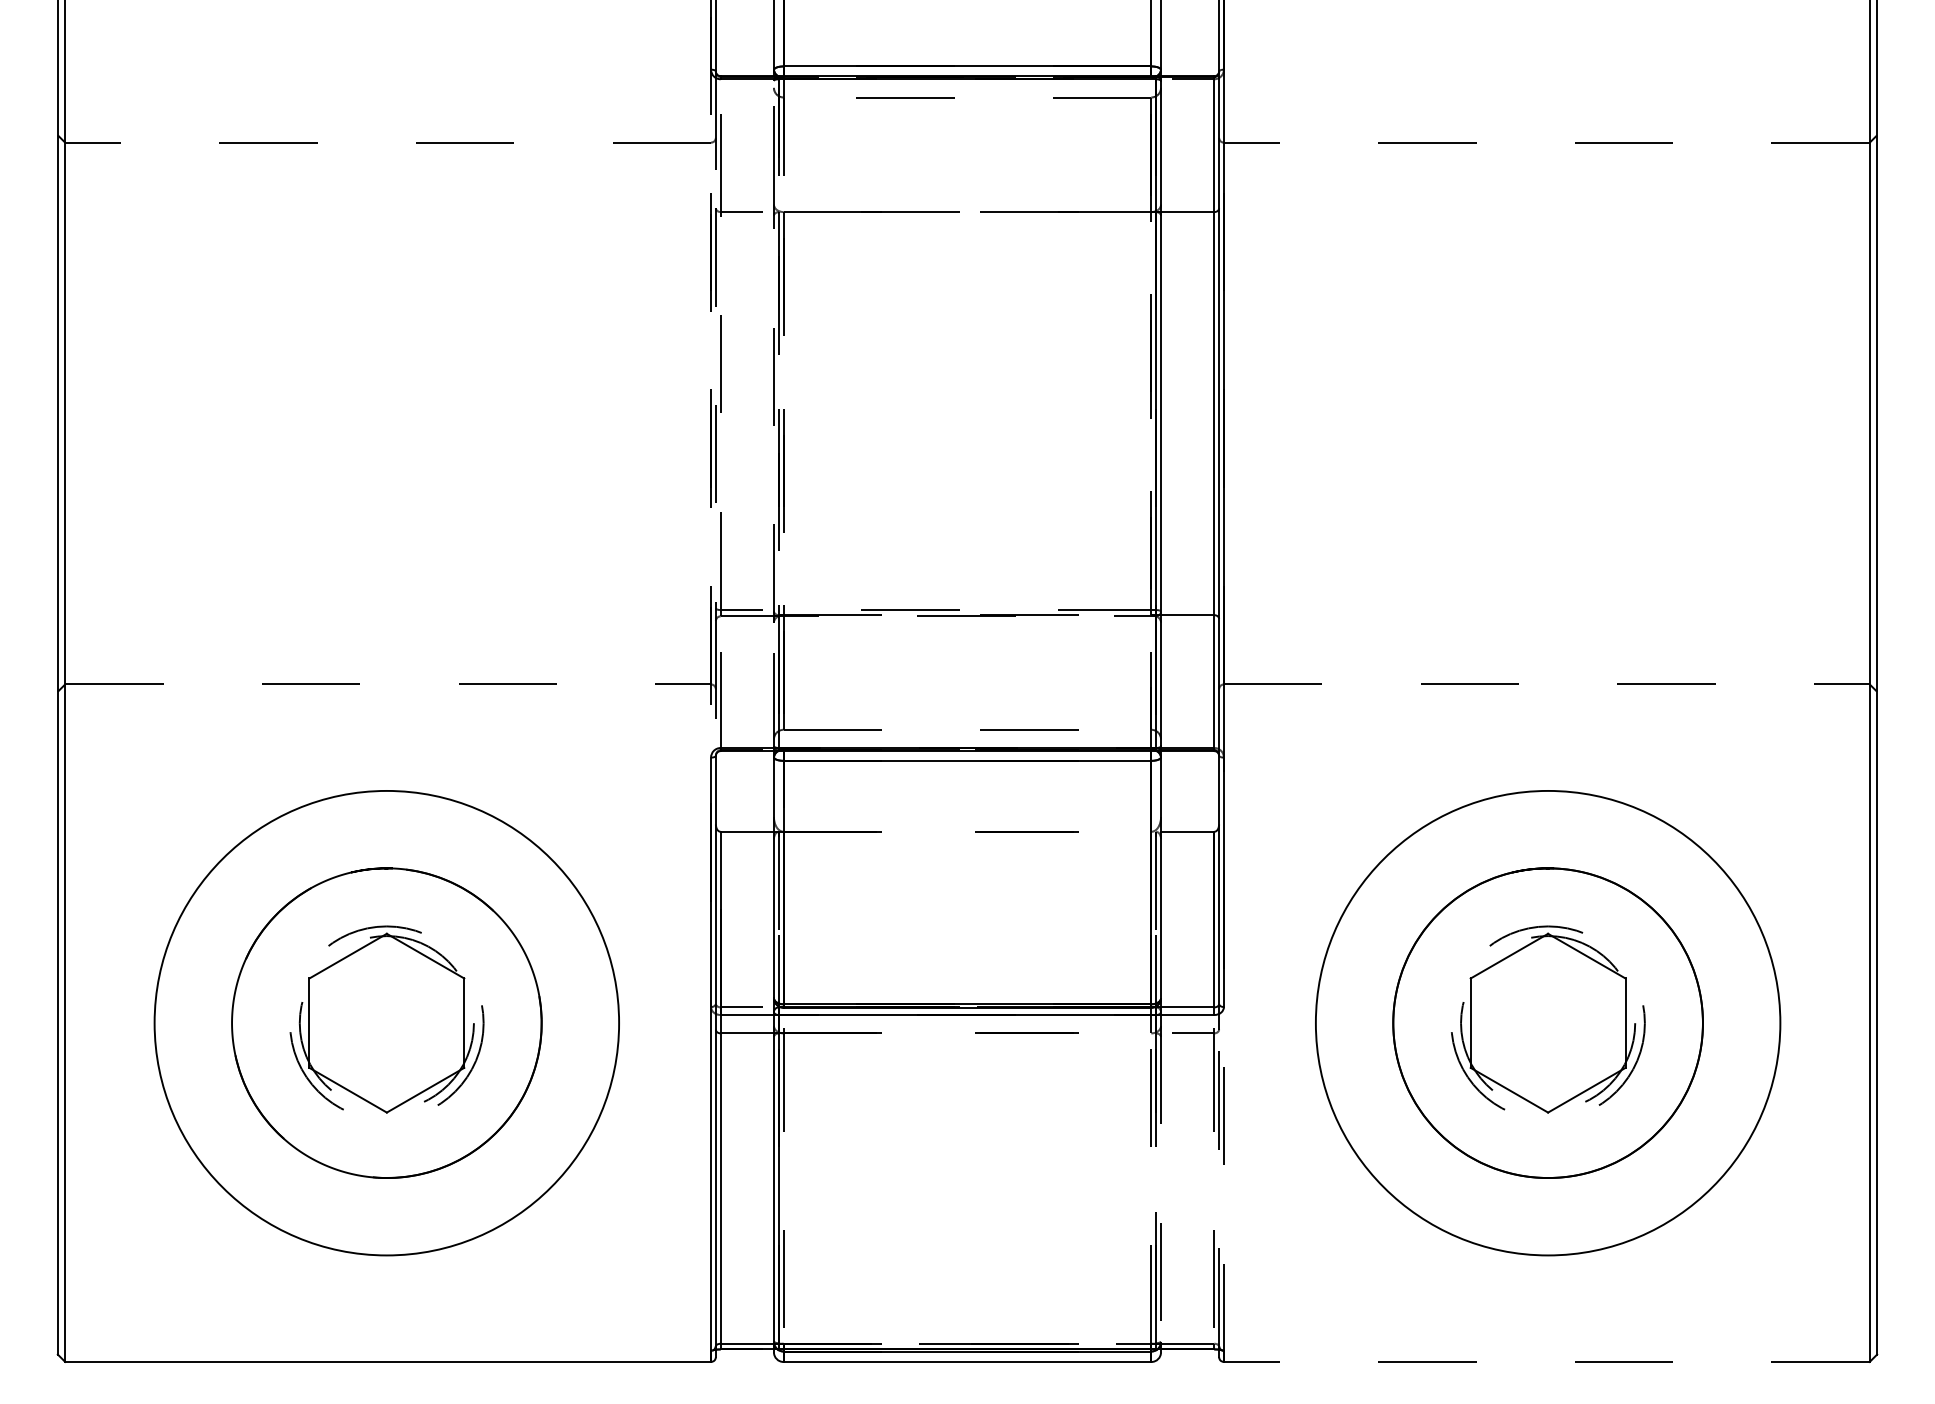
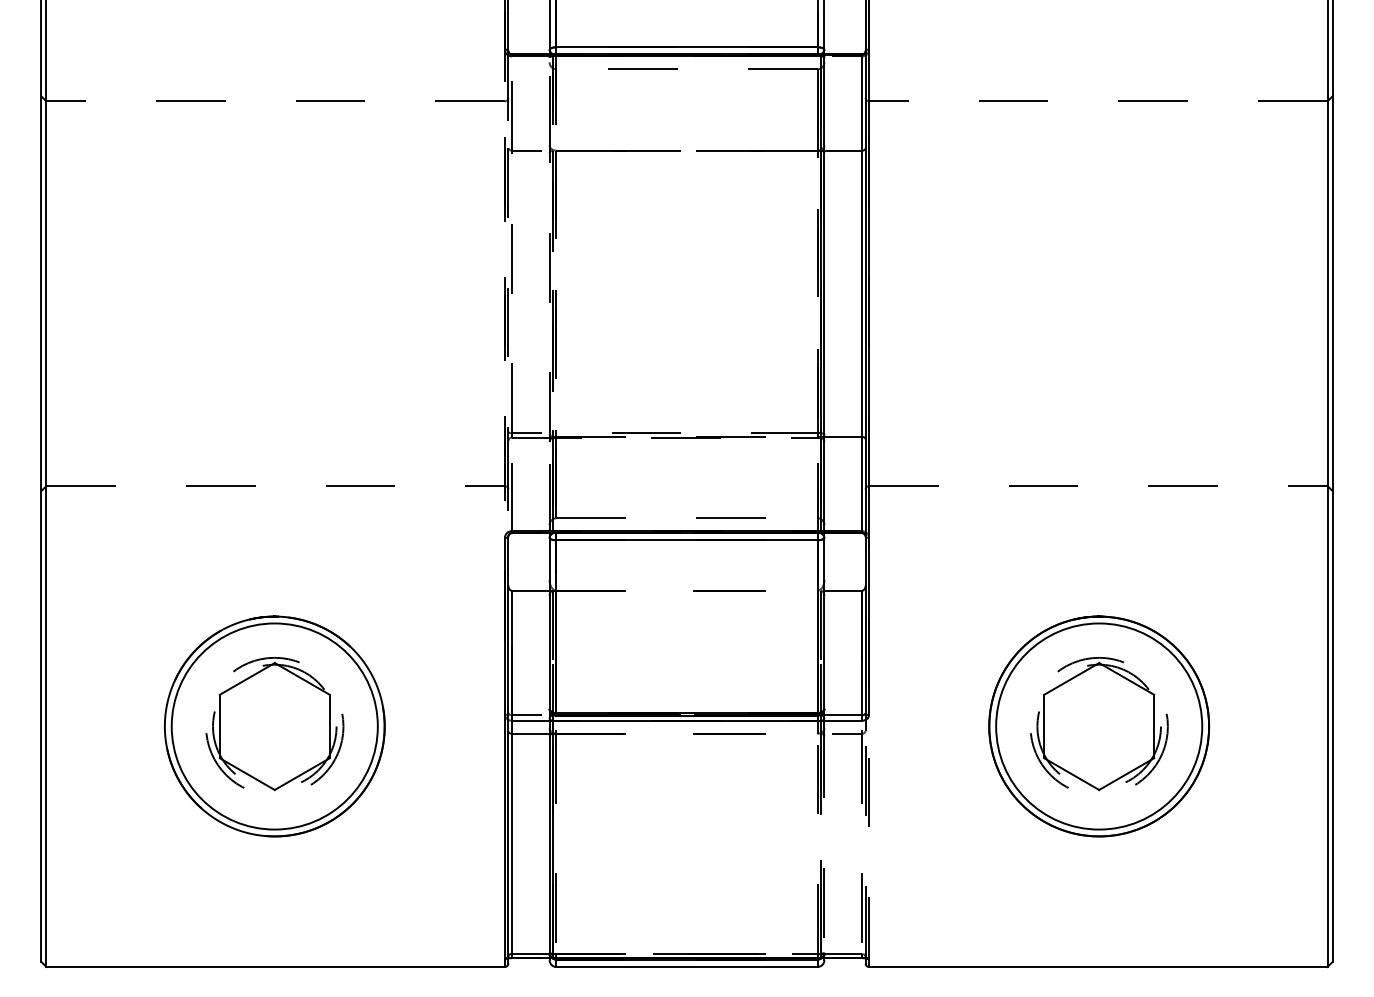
circle: (386, 1023) -> (274, 726), size x0.62
circle: (1548, 1023) -> (1099, 726), size x0.62
line: (1545, 1362) -> (1097, 967), dashed -> solid

